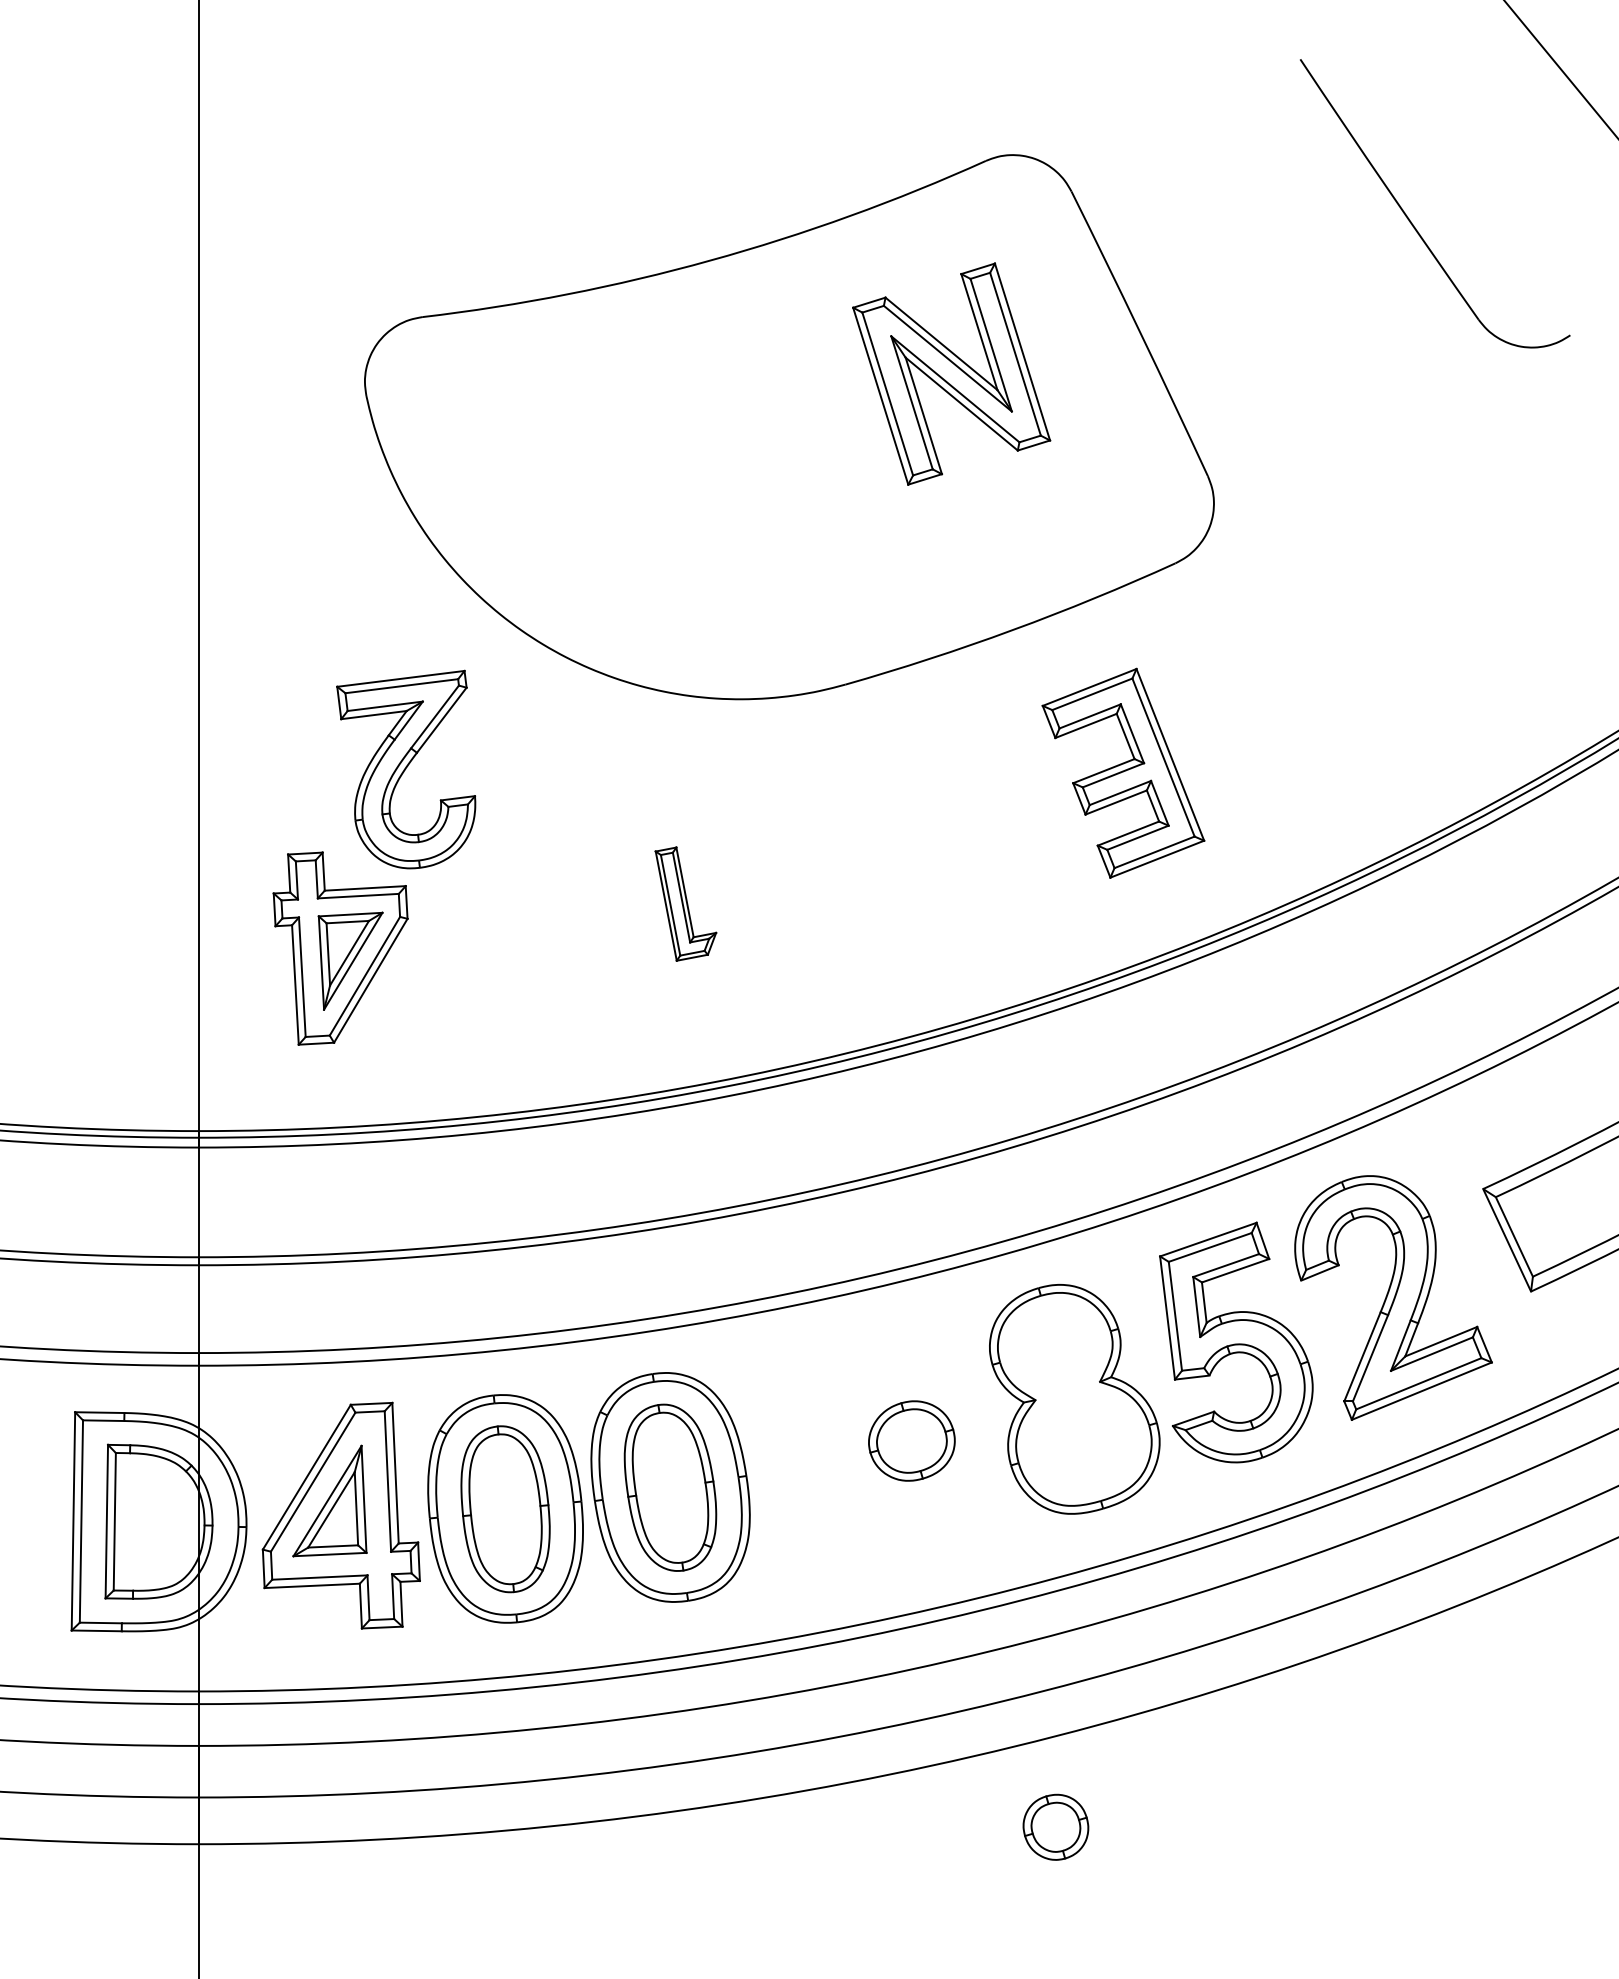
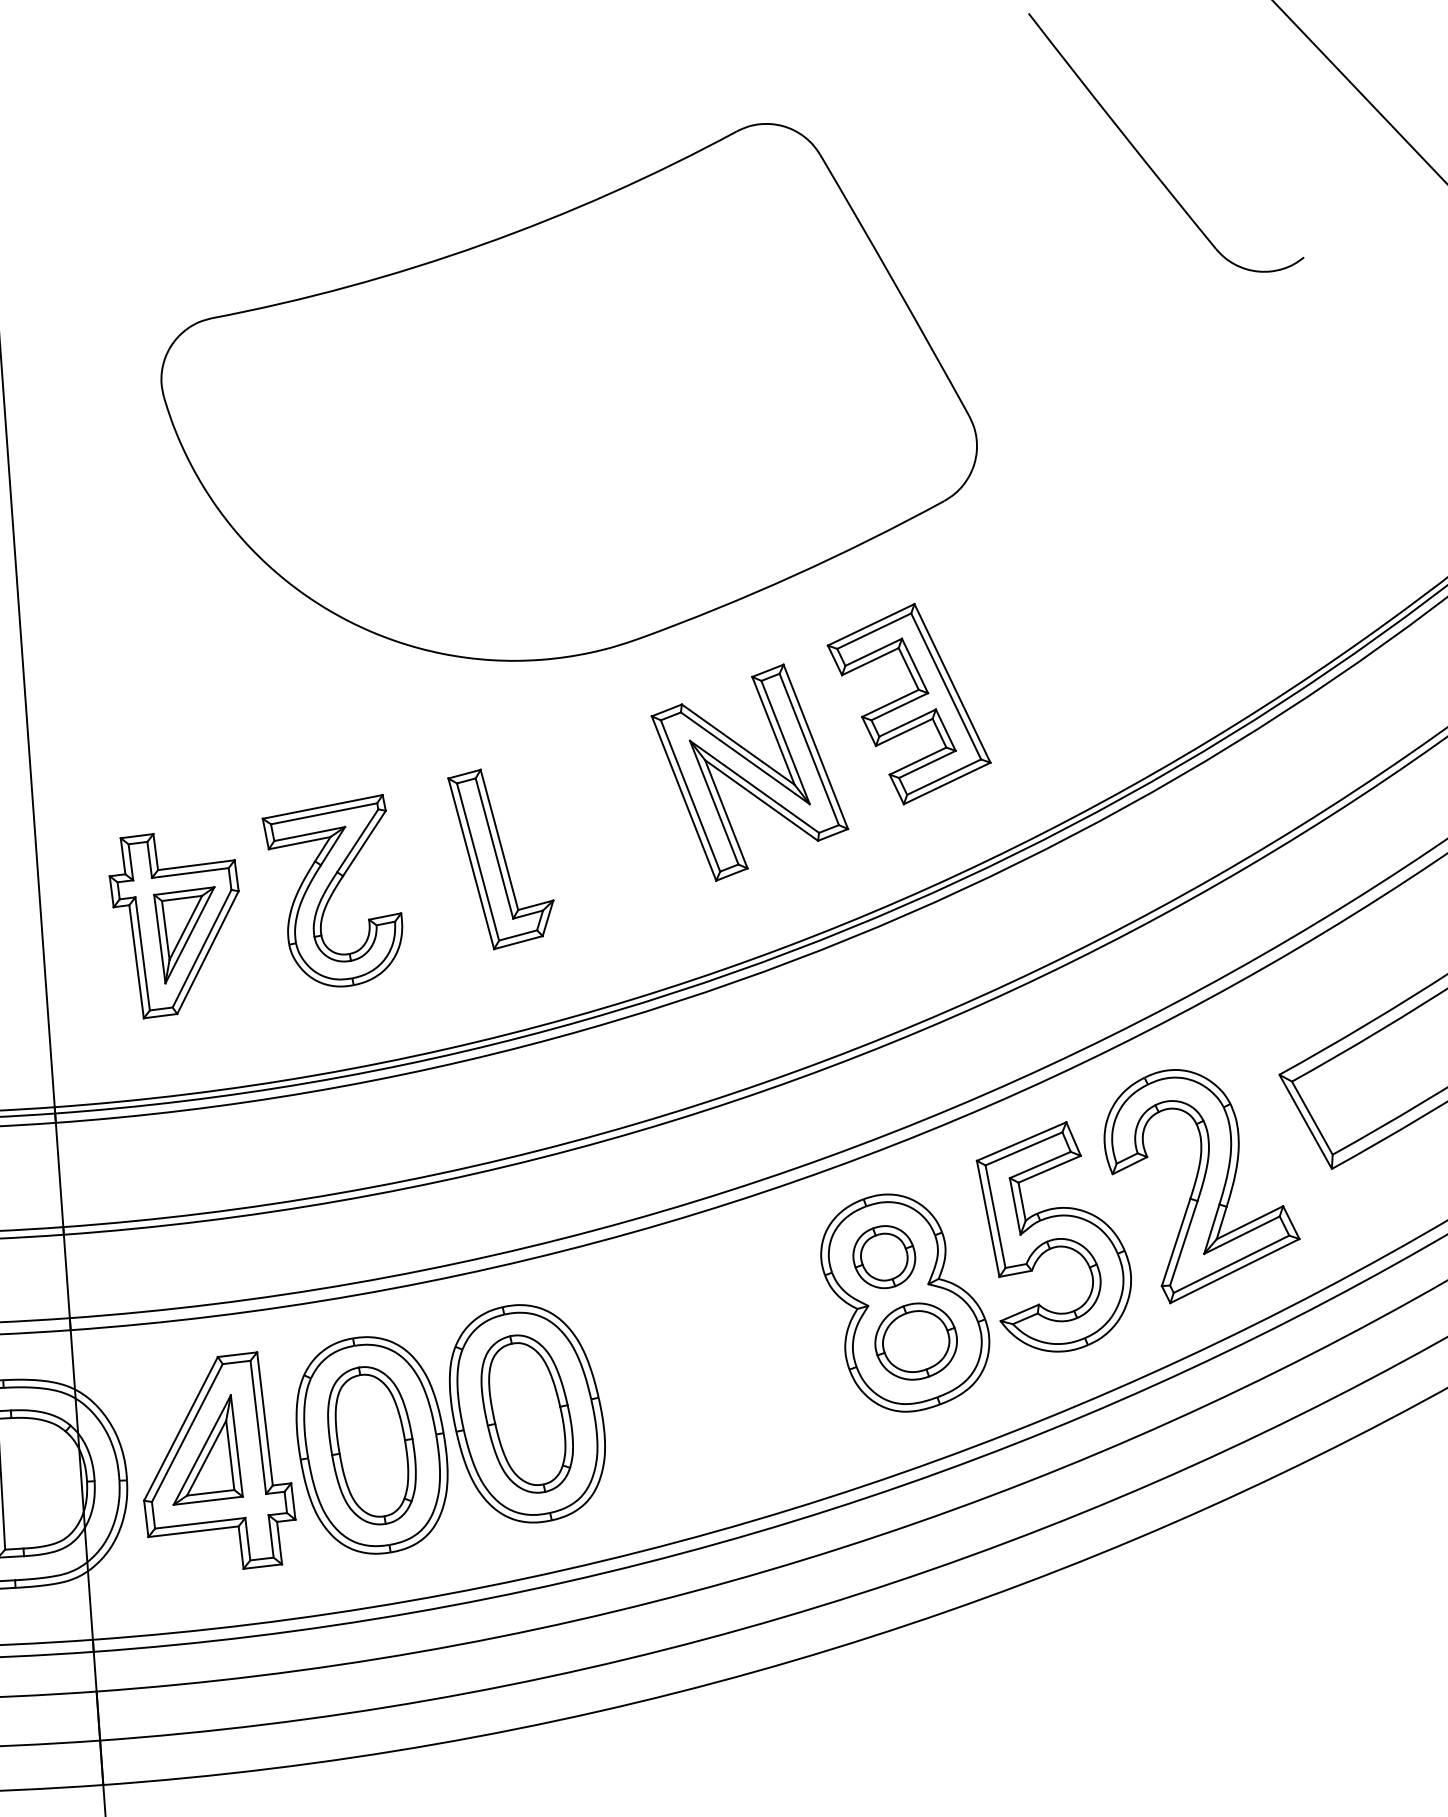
part: (951, 373) -> (749, 772), moved
part: (406, 769) -> (334, 892), moved
part: (685, 903) -> (501, 857), size x1.67
part: (911, 1440) -> (915, 1341), moved
part: (1055, 1826) -> (883, 1256), moved

